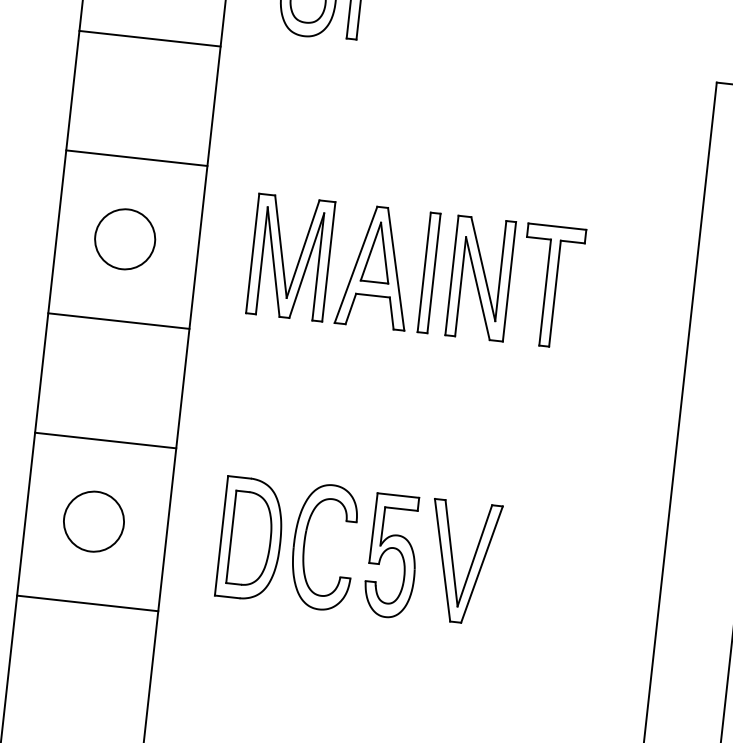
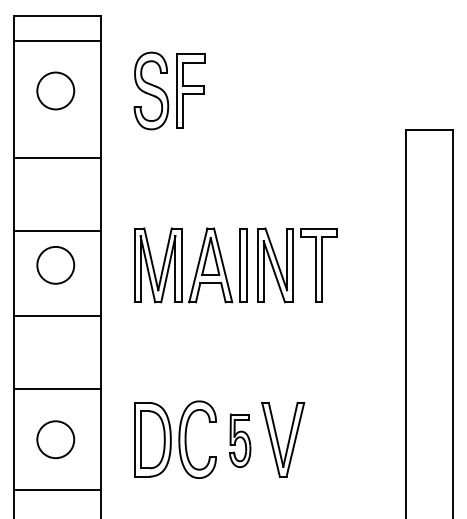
line: (150, 39) -> (57, 158), moved
line: (136, 158) -> (57, 231), moved
part: (391, 555) -> (239, 440), size x0.7

